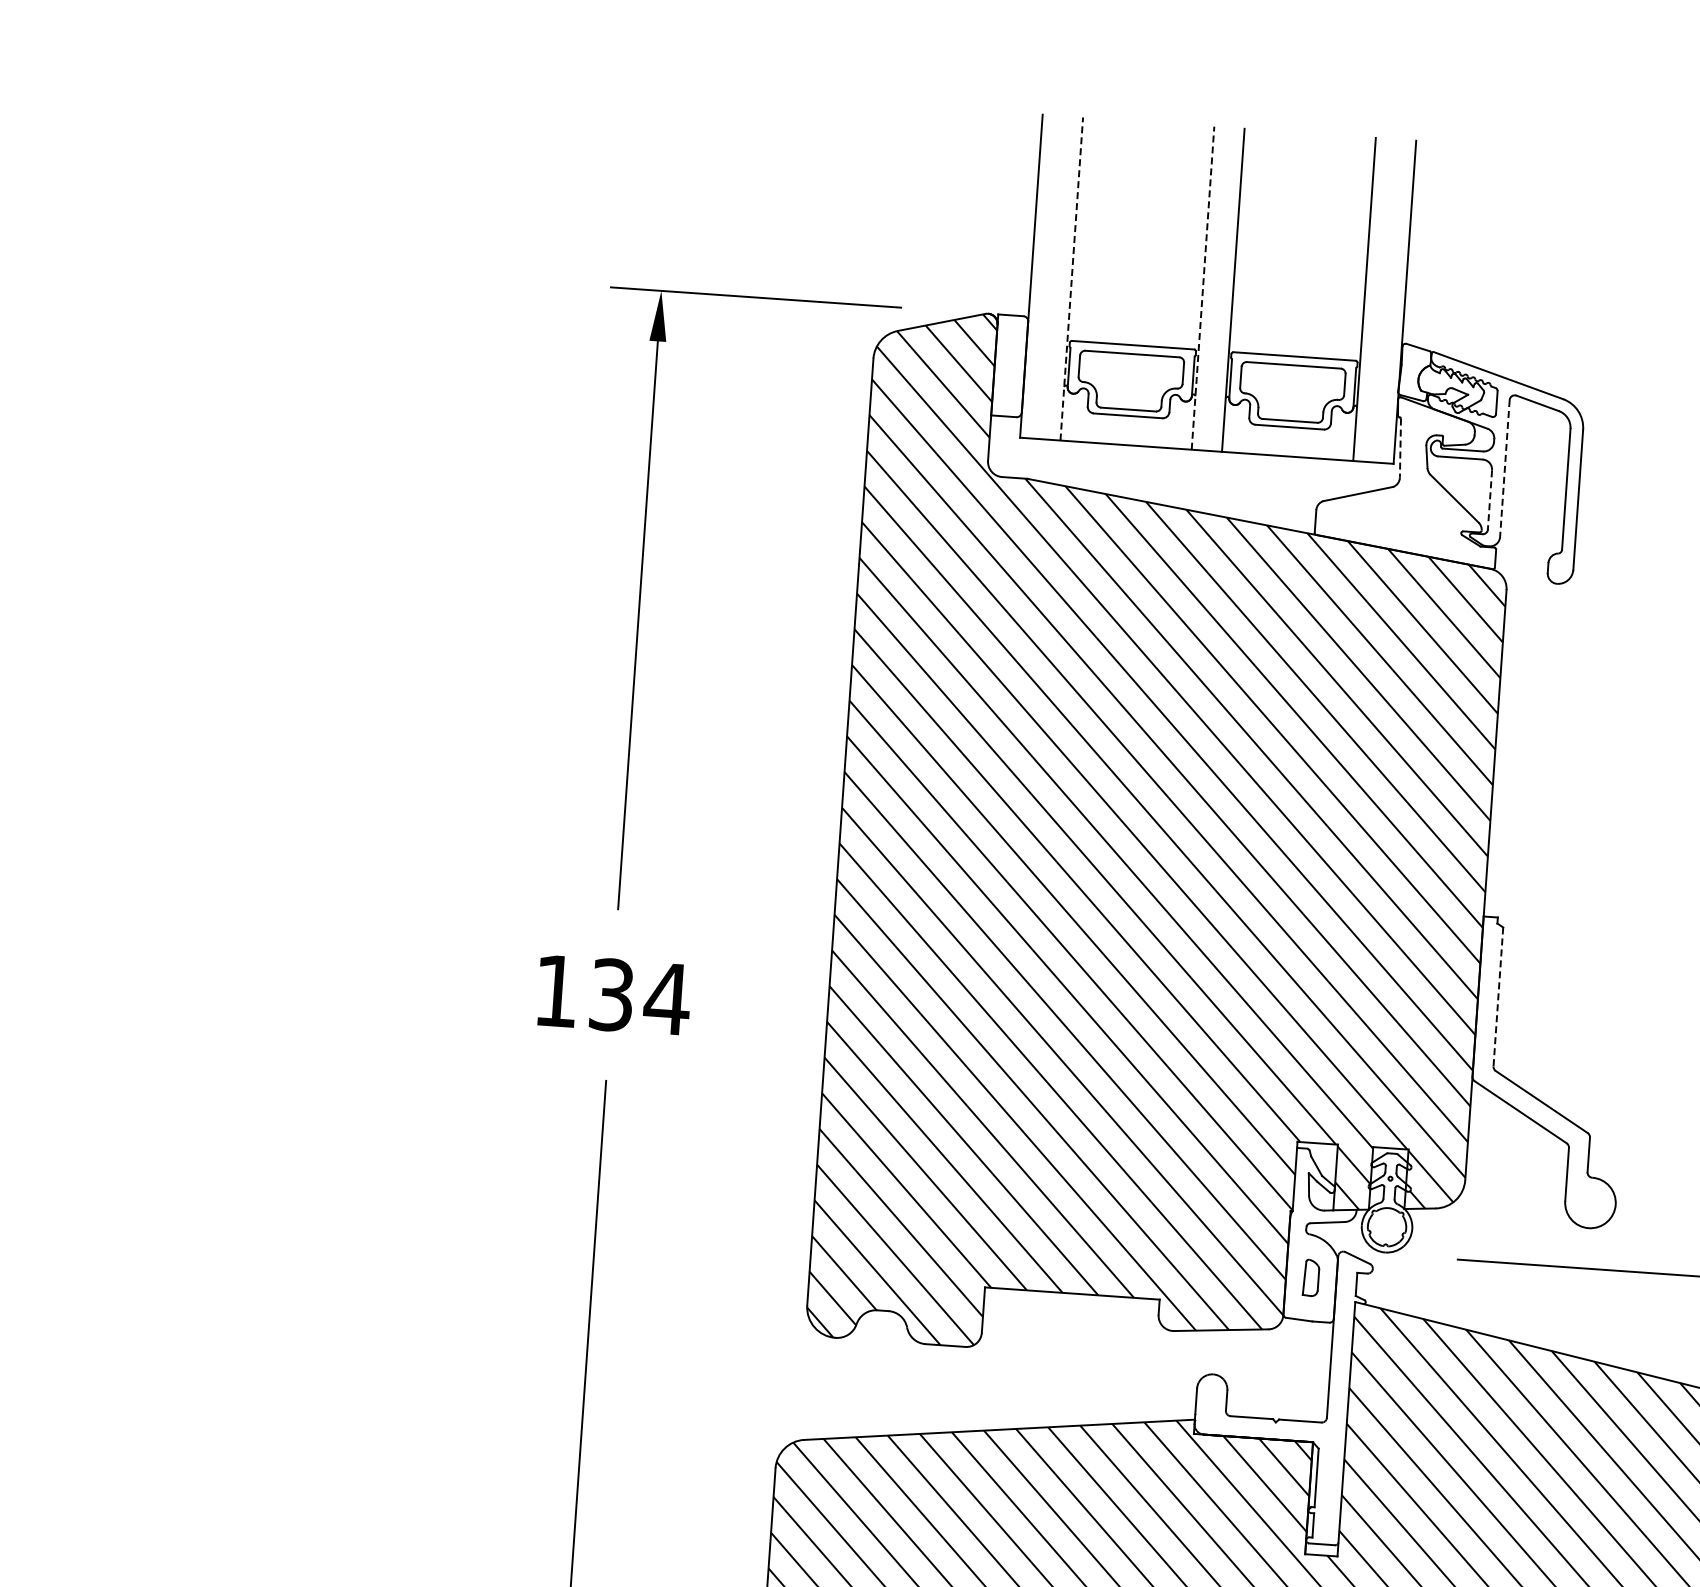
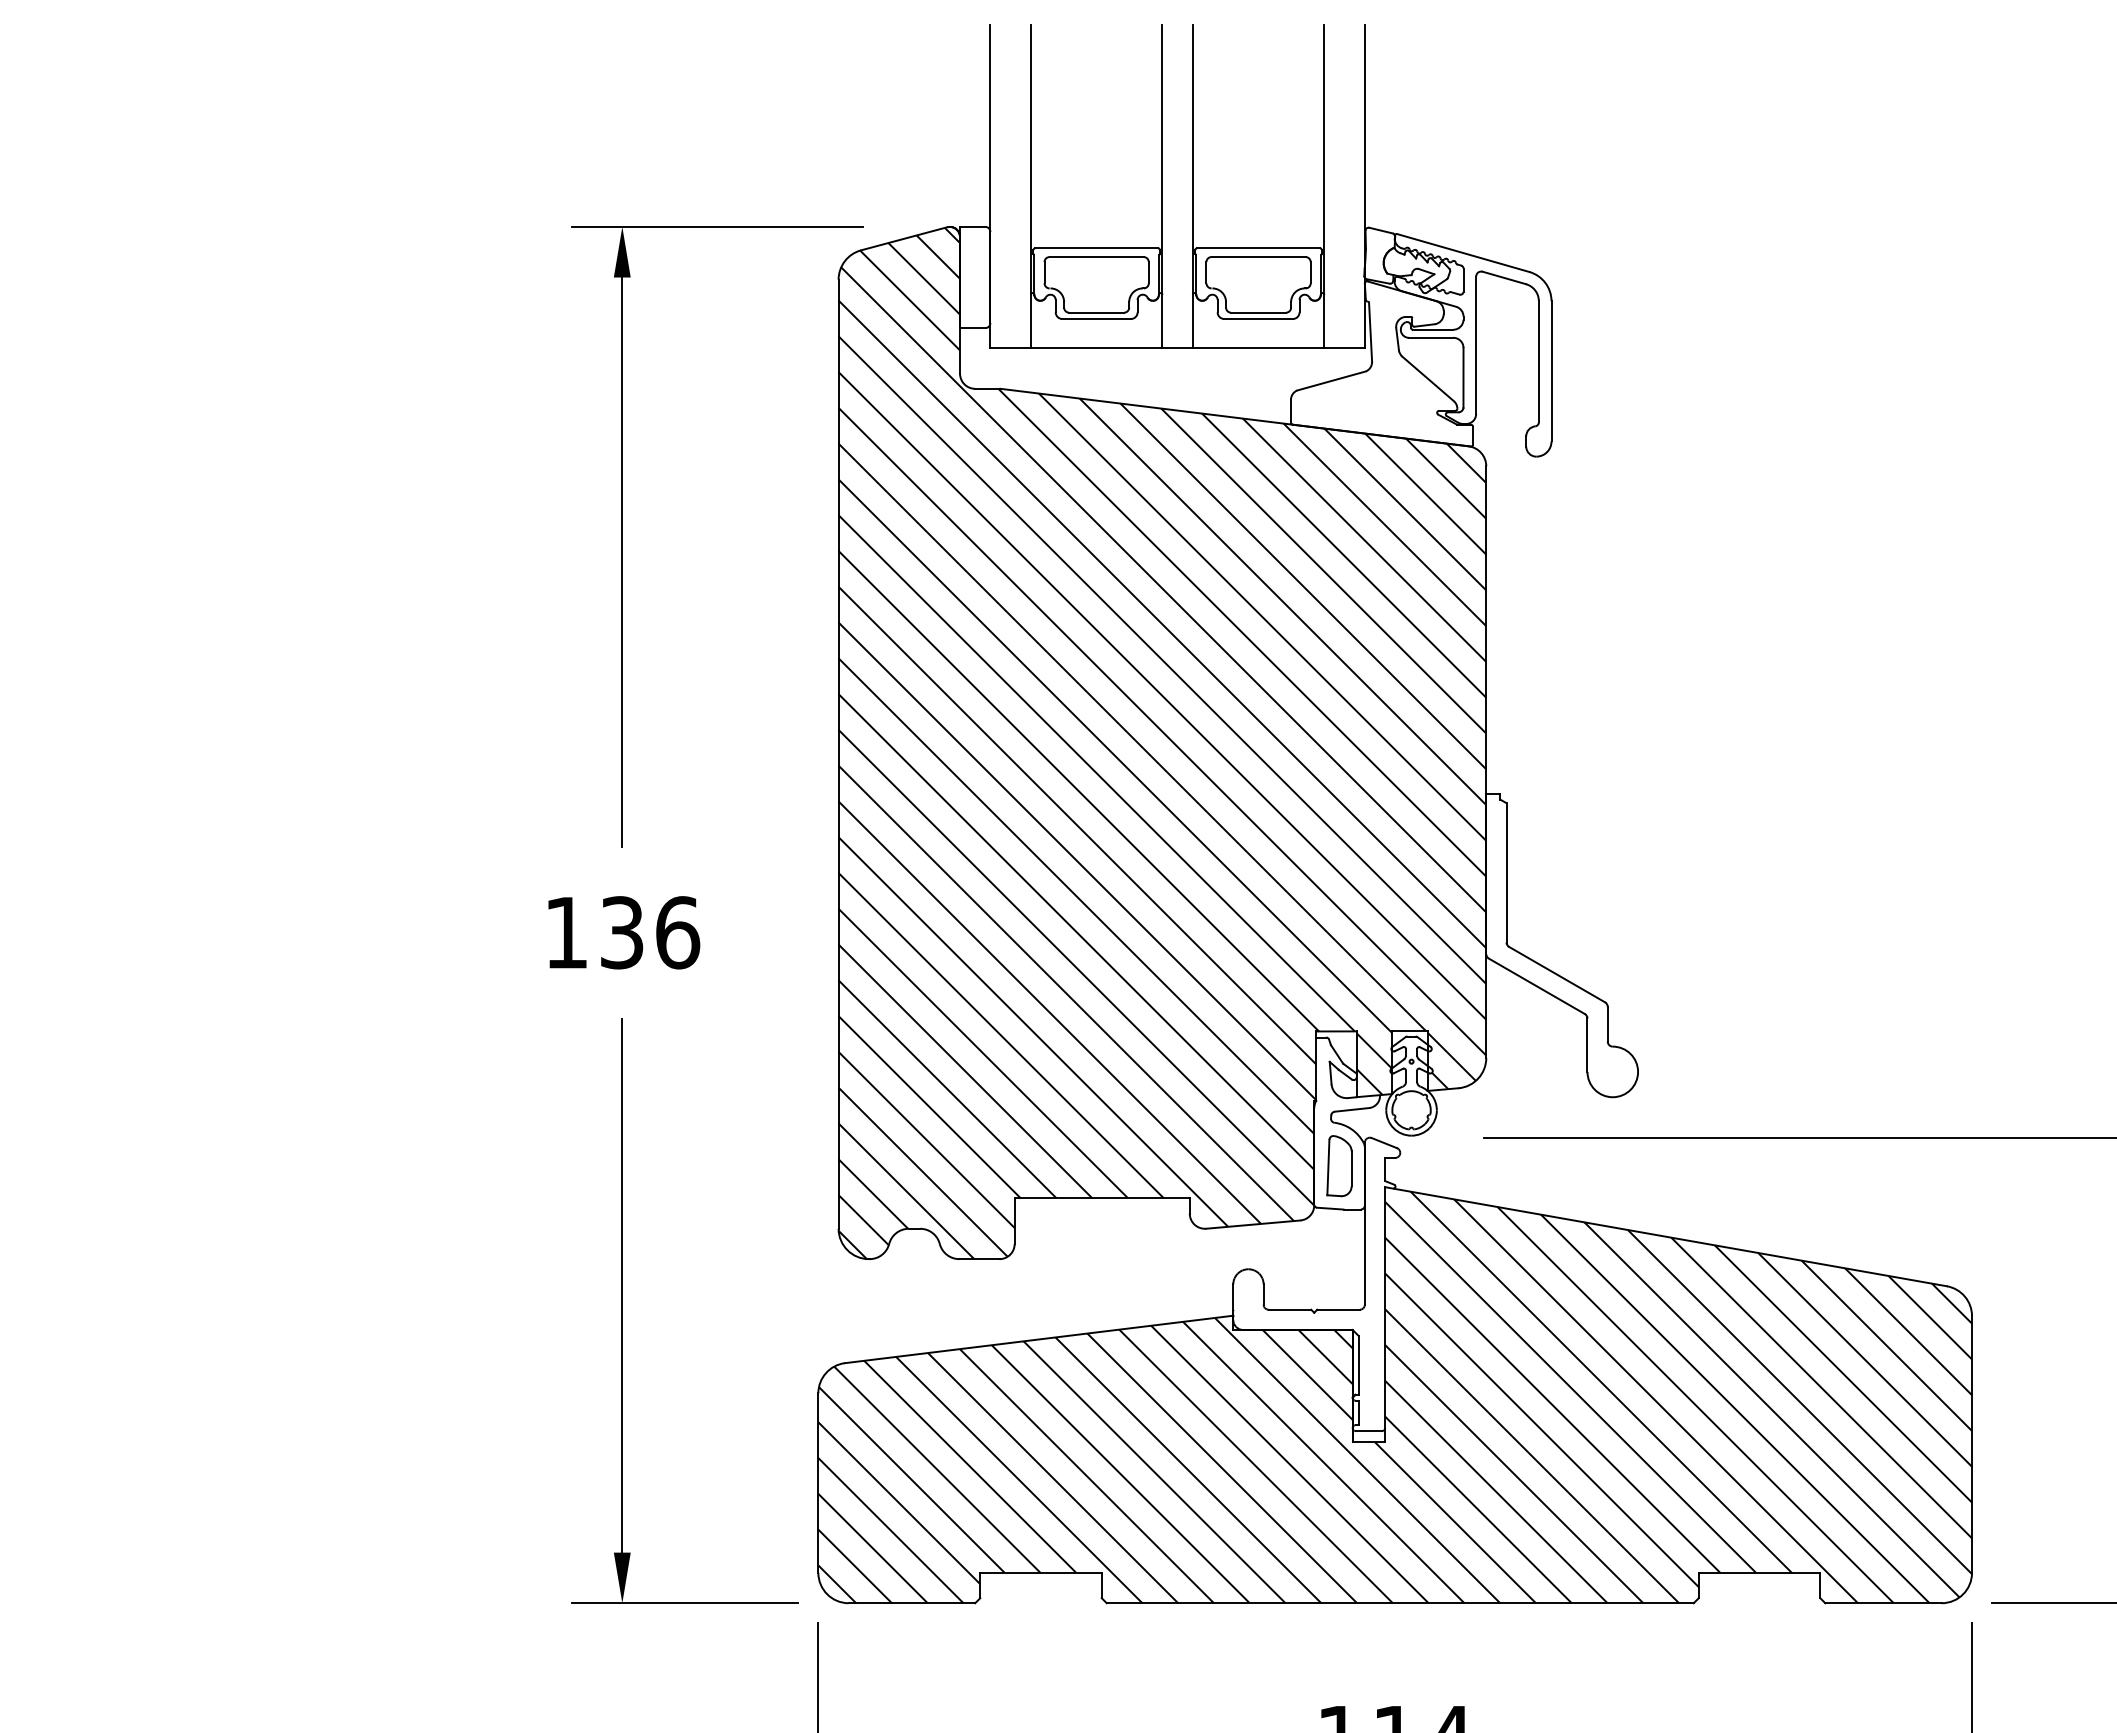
line: (1071, 279) -> (1030, 186), dashed -> solid
line: (1203, 288) -> (1162, 186), dashed -> solid
line: (1400, 448) -> (1370, 332), dashed -> solid
line: (1505, 468) -> (1476, 345), dashed -> solid
line: (1489, 500) -> (1463, 378), dashed -> solid
line: (1498, 996) -> (1506, 872), dashed -> solid
text: (667, 998) -> (677, 932), 134 -> 136
part: (1311, 1278) -> (1339, 1166), size x1.67

